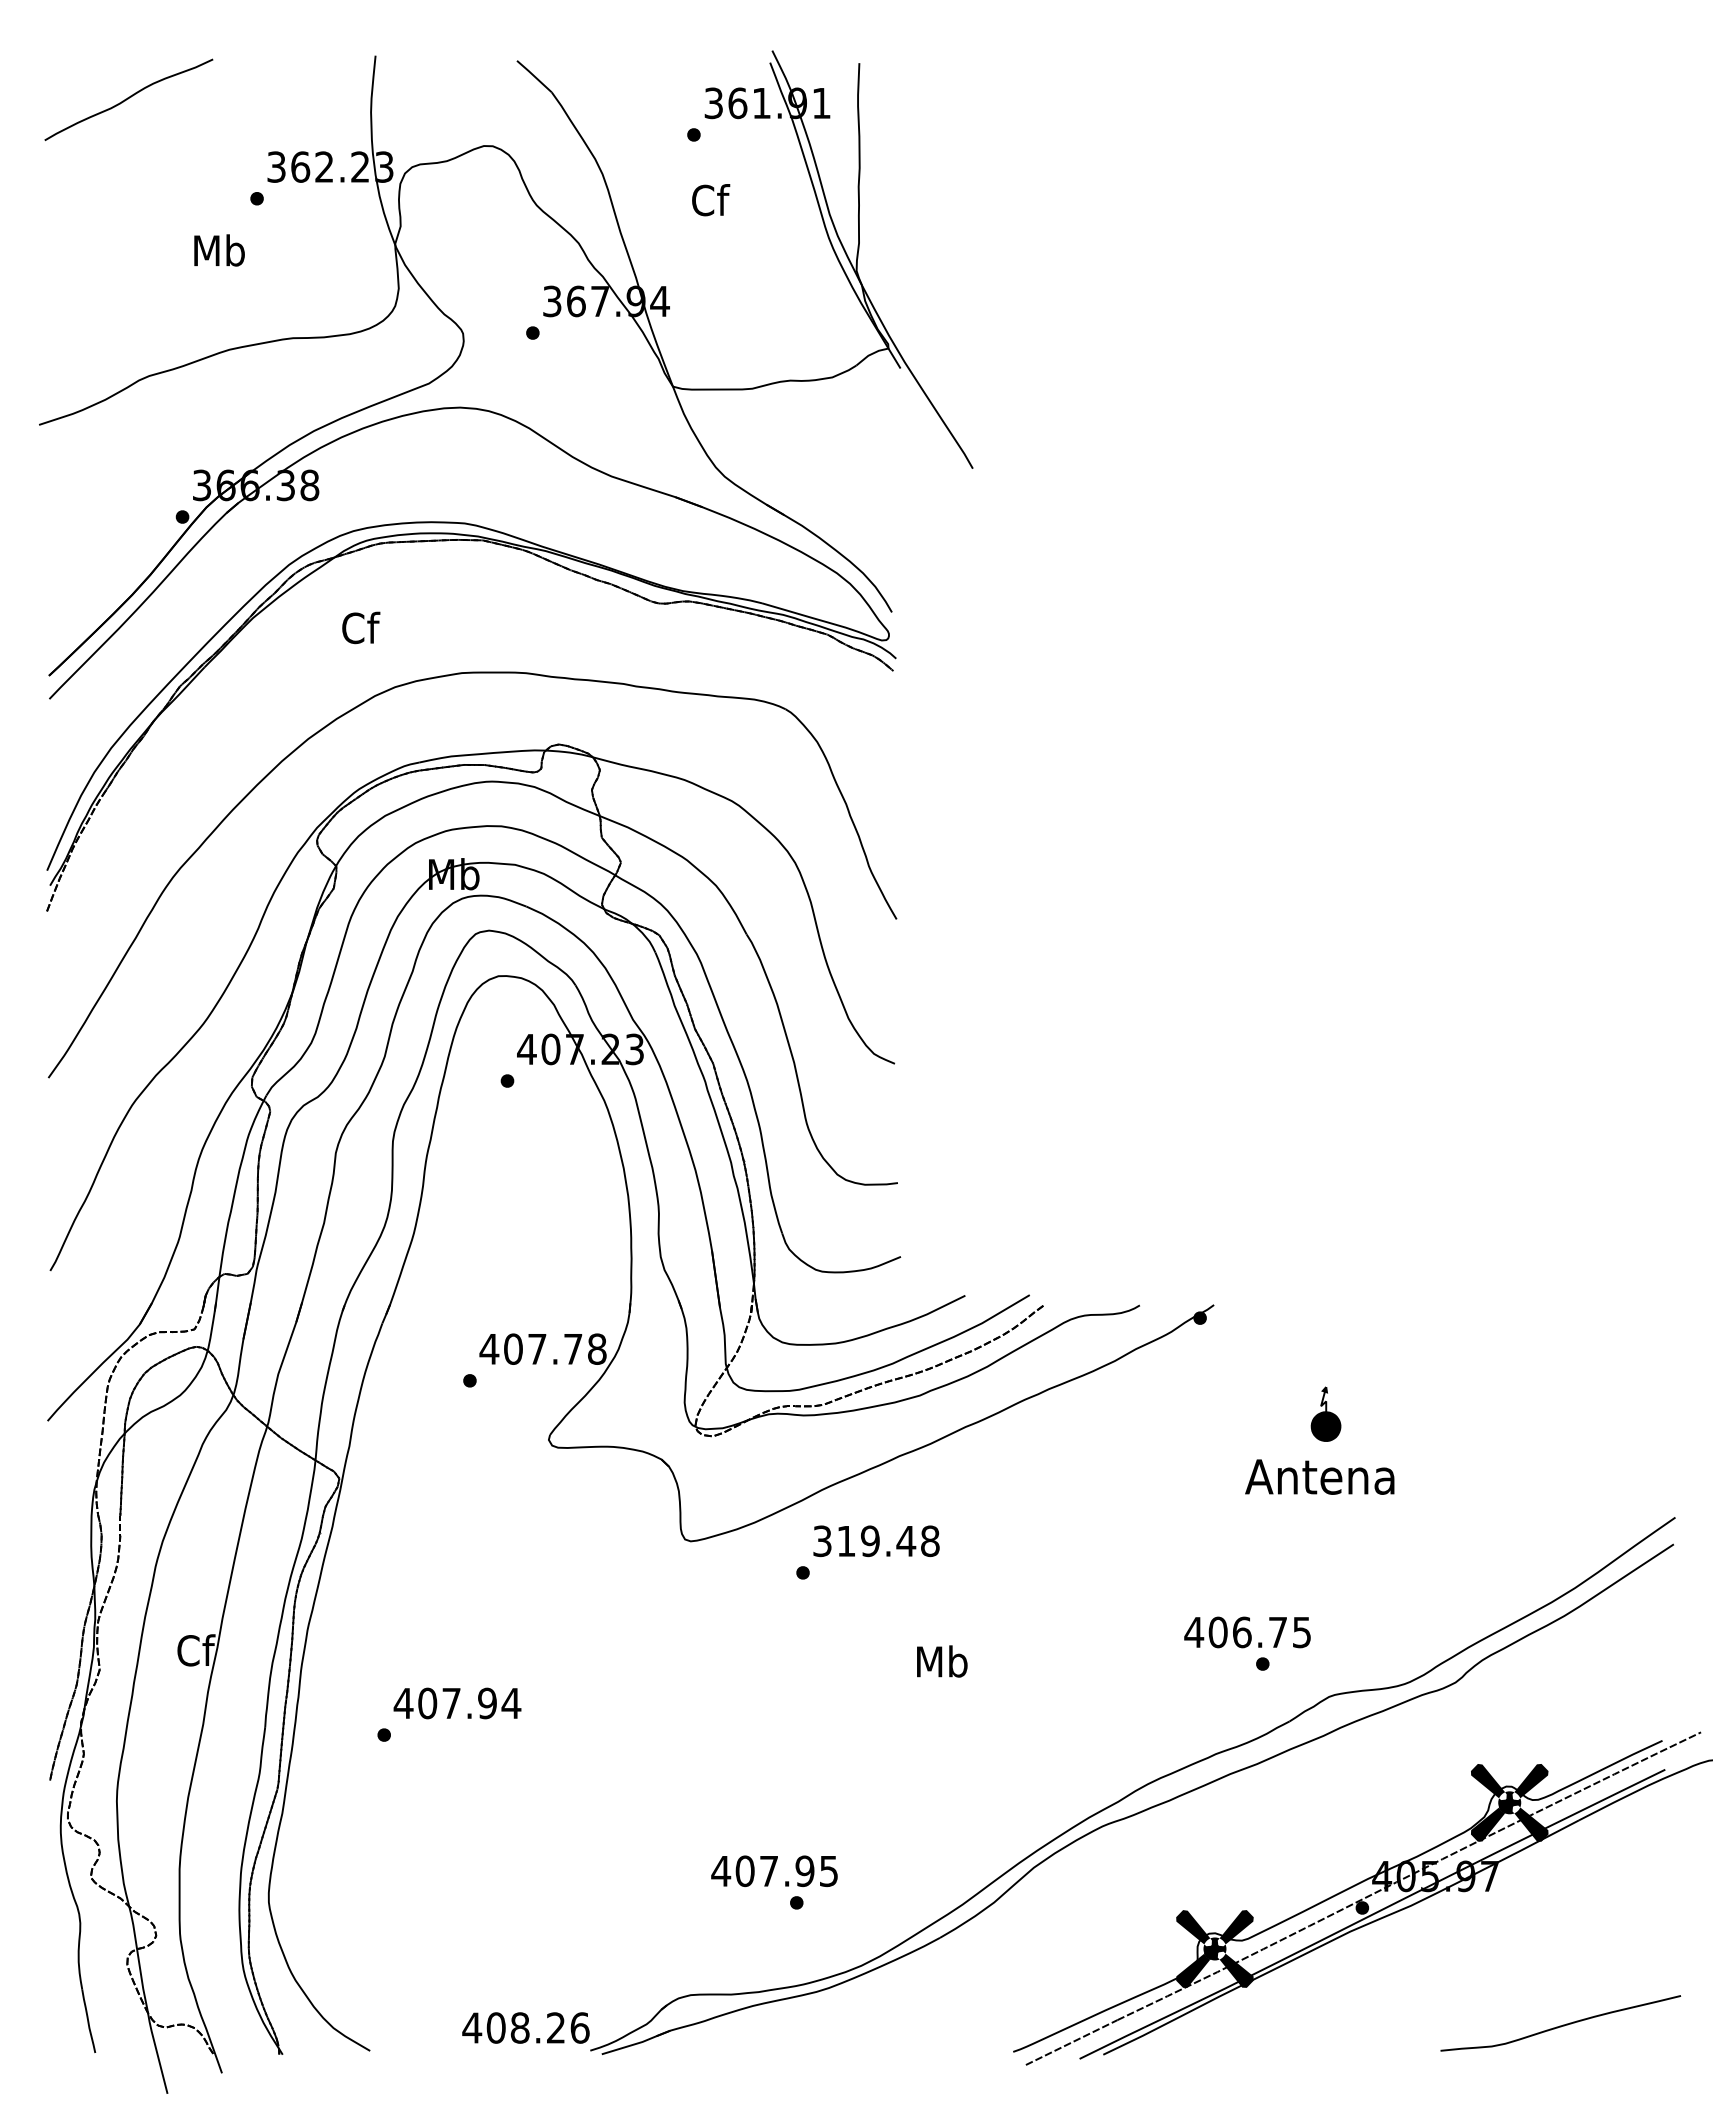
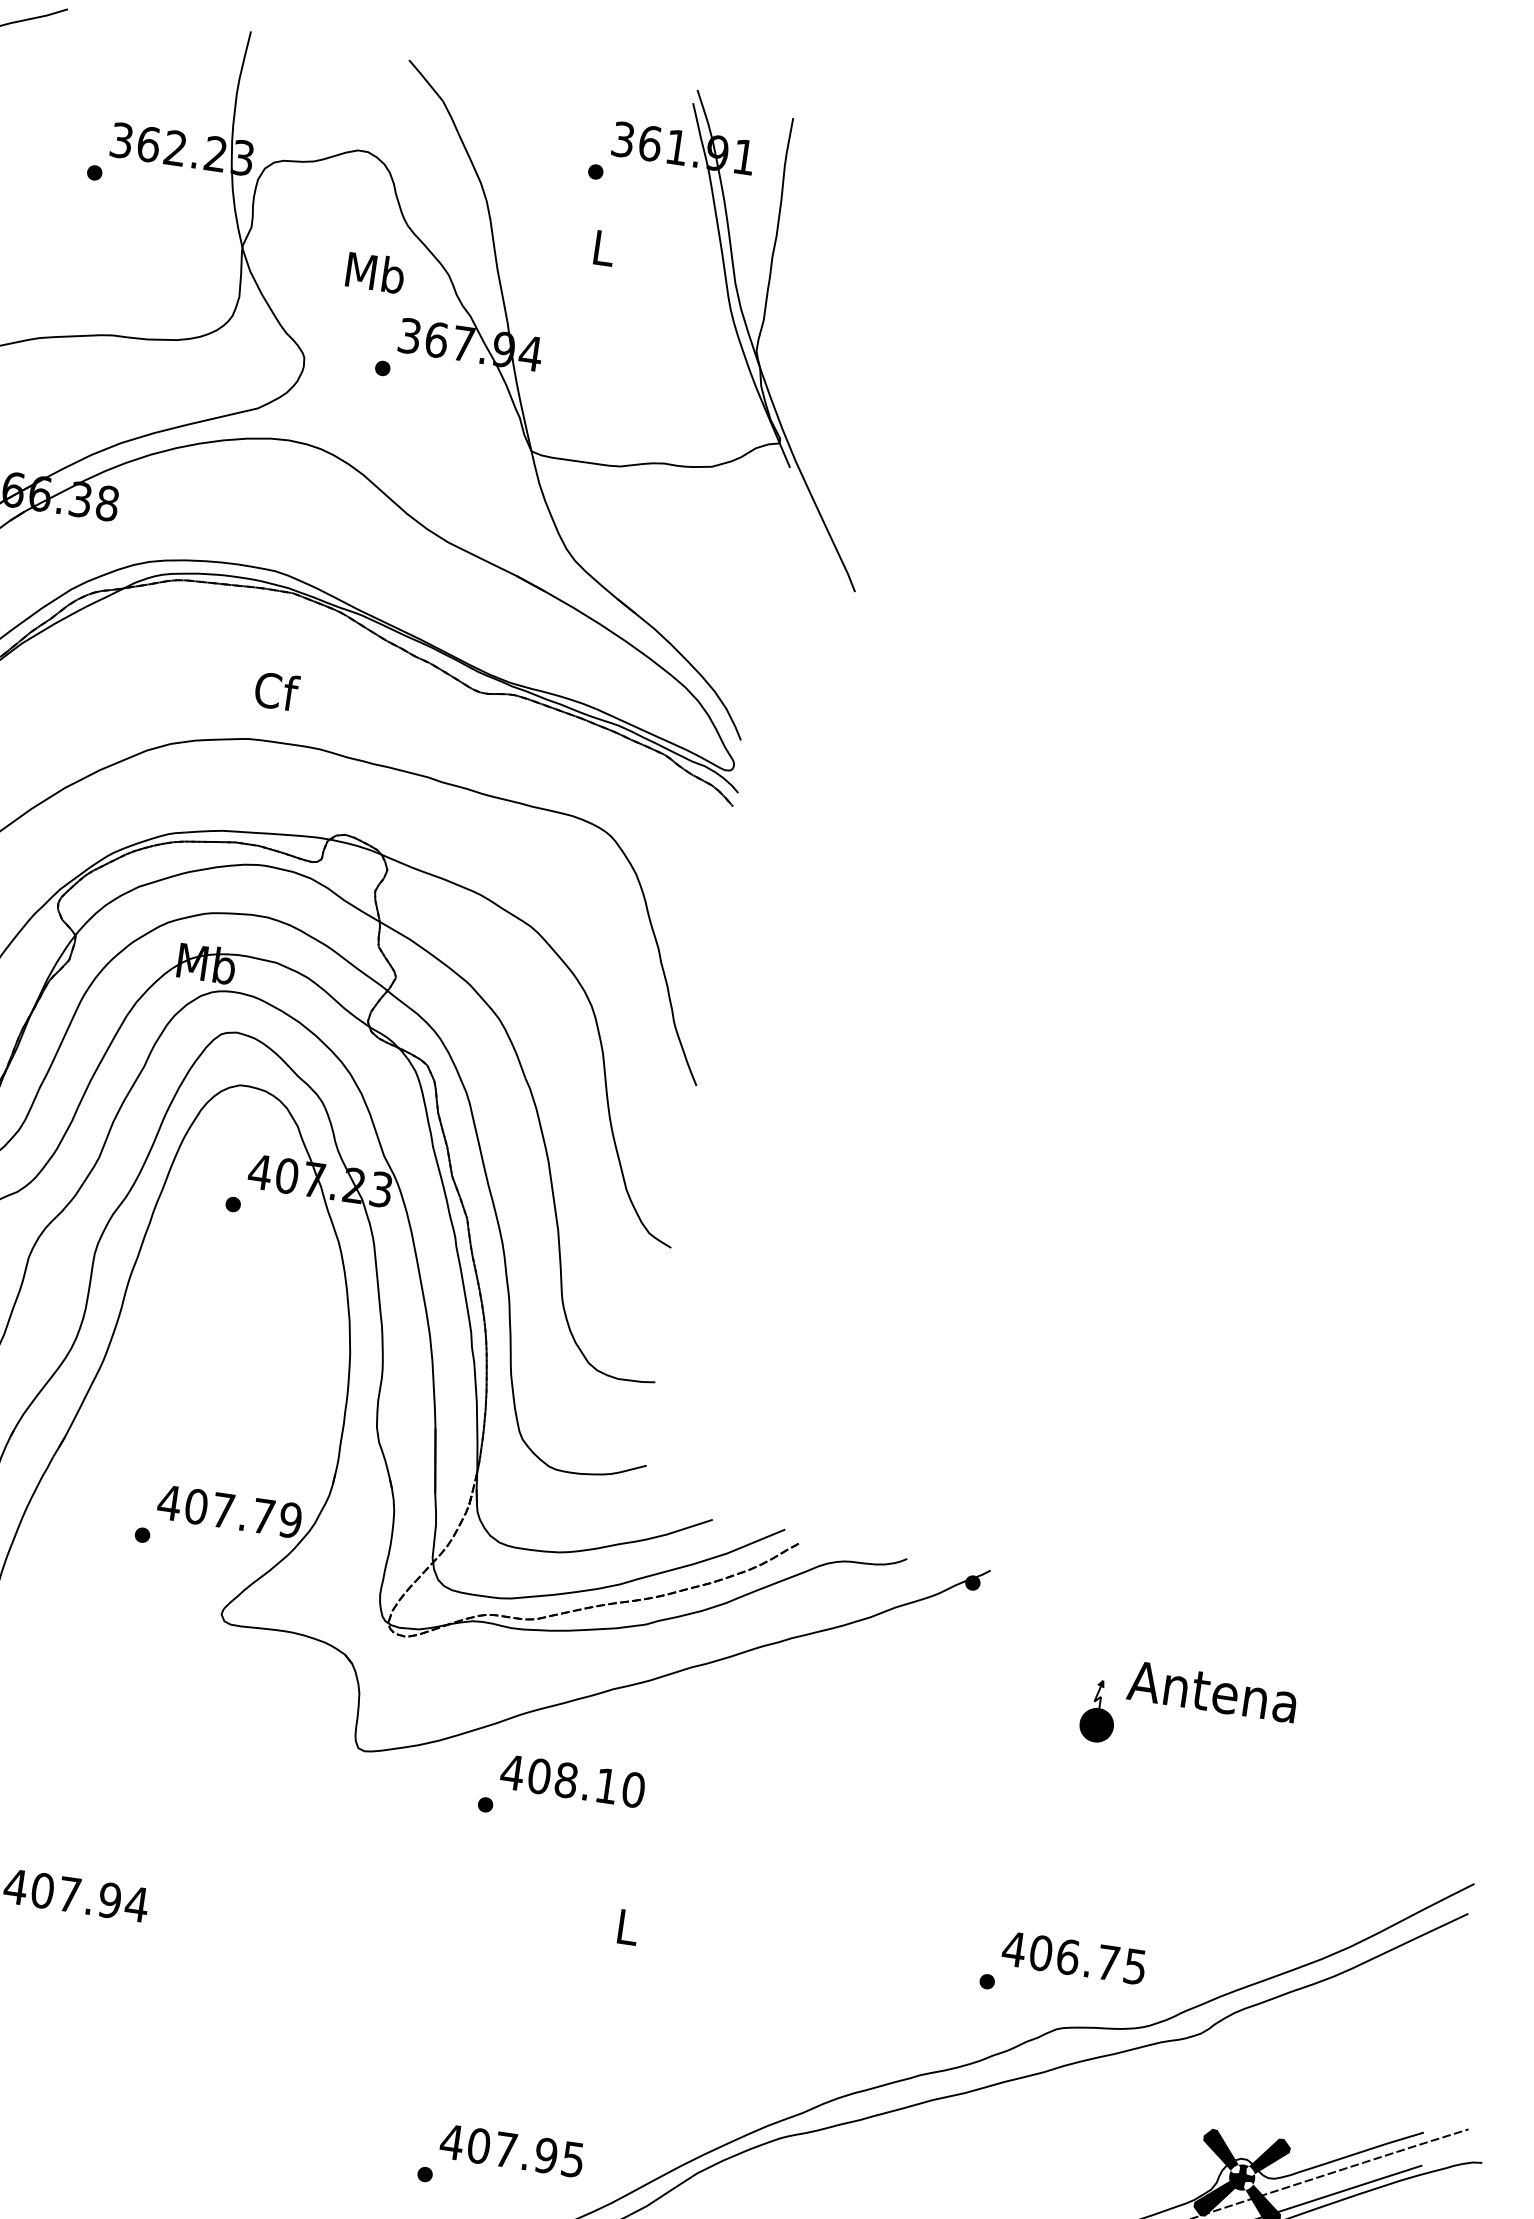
text: (711, 200) -> (604, 248), Cf -> L
text: (219, 250) -> (375, 272), moved
text: (361, 627) -> (277, 690), moved
text: (596, 1348) -> (289, 1519), 407.78 -> 407.79
text: (1319, 1476) -> (1212, 1691), moved
text: (875, 1541) -> (572, 1781), 319.48 -> 408.10
text: (1247, 1632) -> (1074, 1958), moved
text: (942, 1661) -> (627, 1926), Mb -> L
text: (774, 1870) -> (512, 2149), moved

